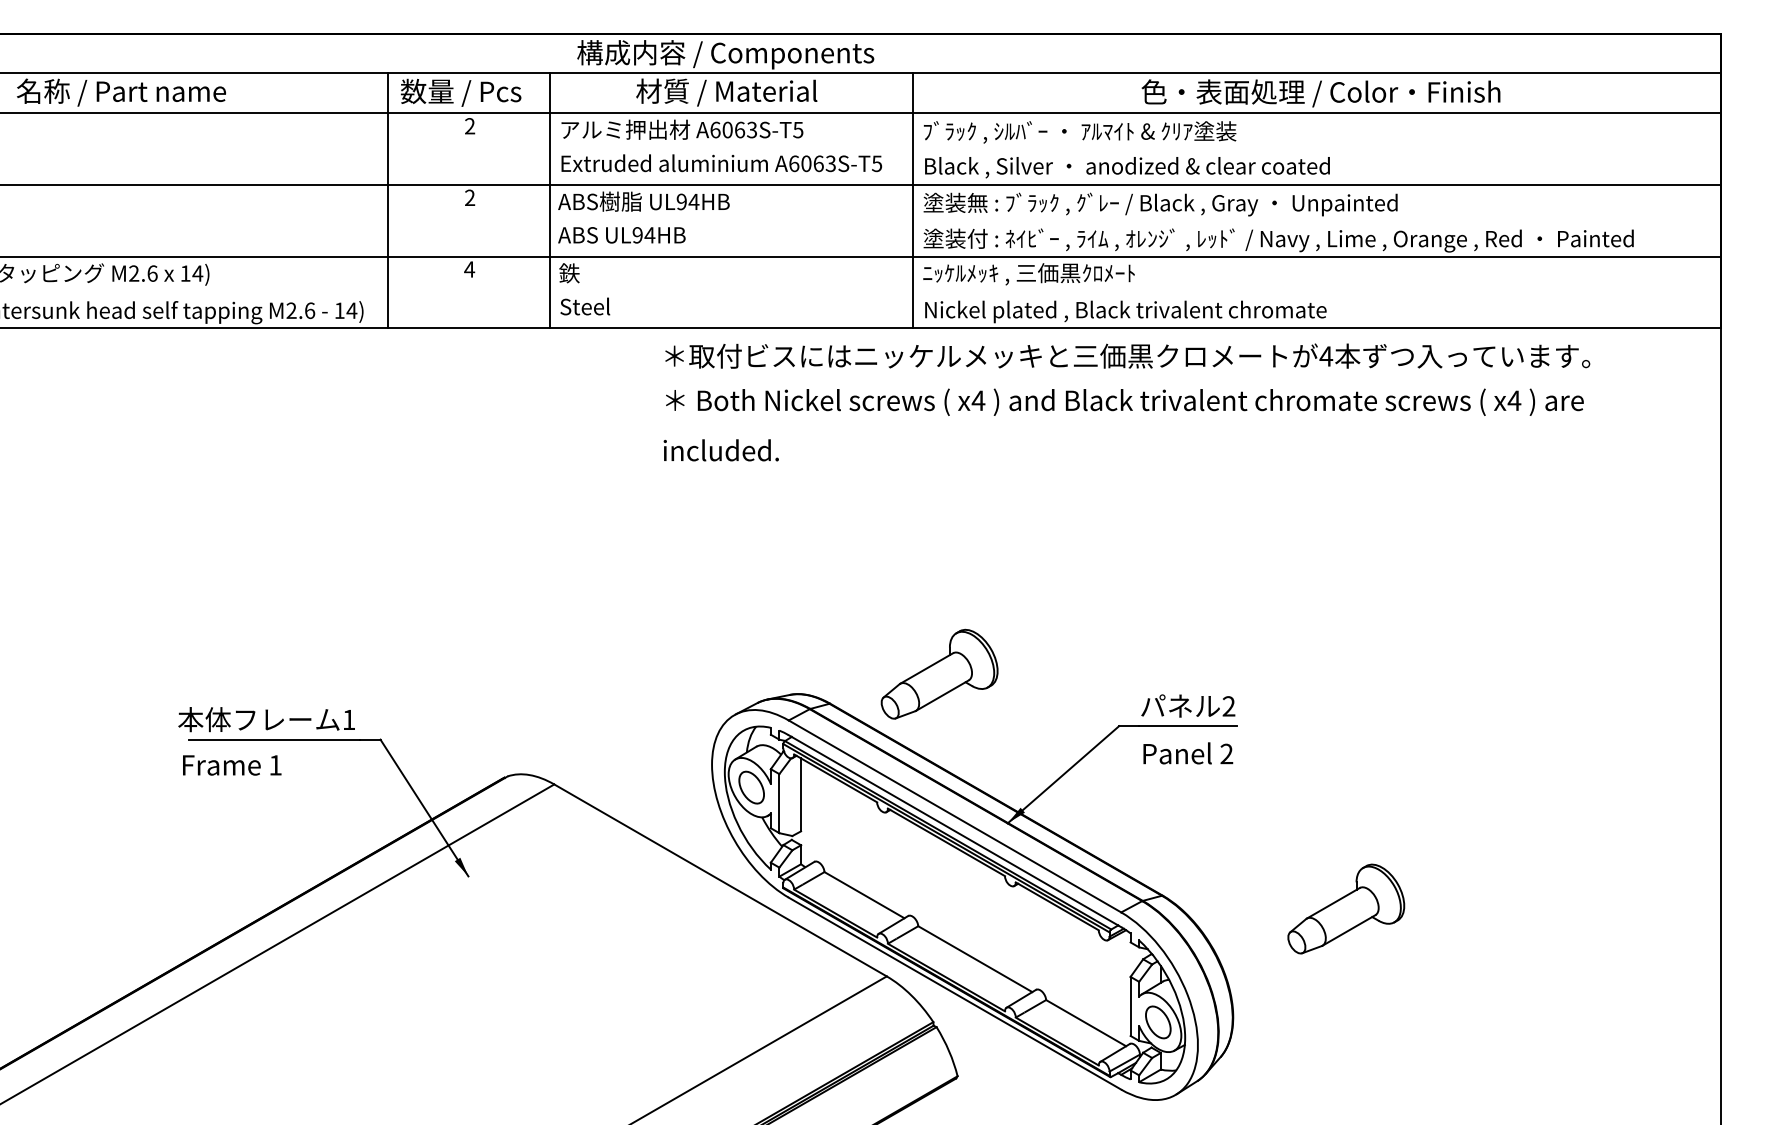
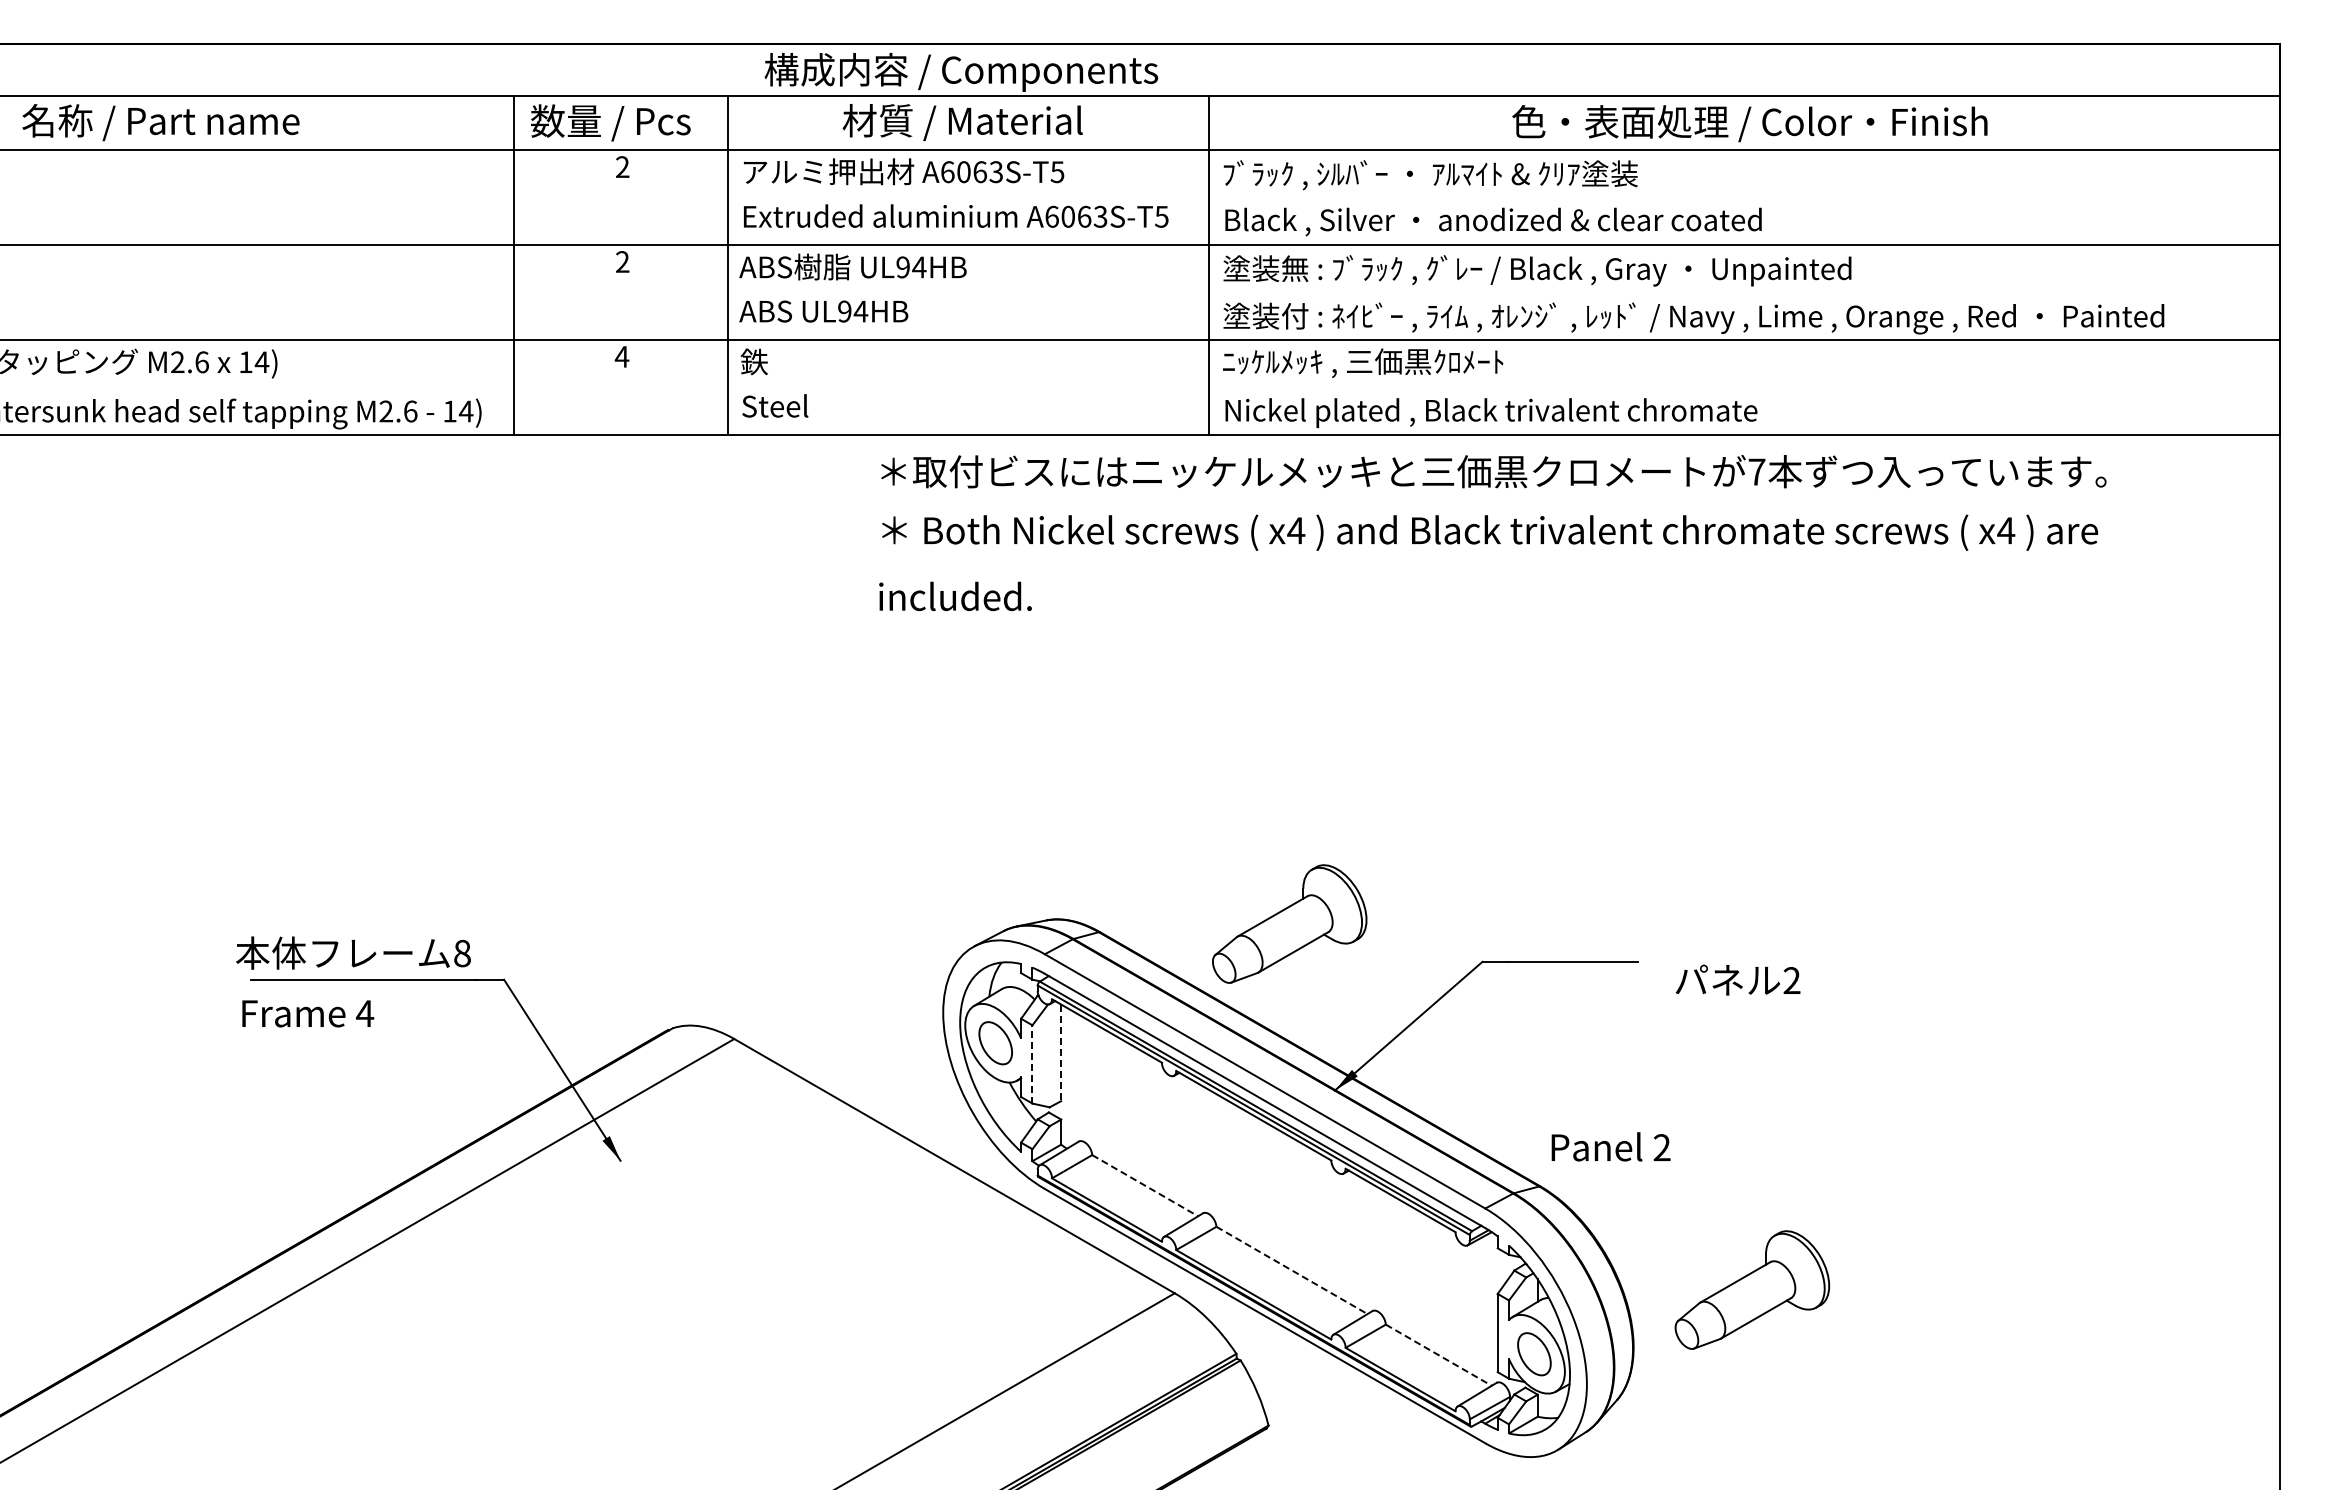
text: (1325, 356) -> (1756, 471), 4 -> 7
part: (939, 673) -> (1289, 923), moved
text: (1187, 705) -> (1737, 979), moved
text: (349, 719) -> (462, 953), 1 -> 8
text: (1187, 753) -> (1610, 1146), moved
text: (275, 765) -> (365, 1013), 1 -> 4
line: (801, 795) -> (1061, 1053), solid -> dashed
line: (779, 802) -> (1032, 1063), solid -> dashed
line: (864, 895) -> (1145, 1185), solid -> dashed
part: (1345, 908) -> (1751, 1289), moved
line: (975, 959) -> (1292, 1270), solid -> dashed
line: (1086, 1023) -> (1439, 1355), solid -> dashed

